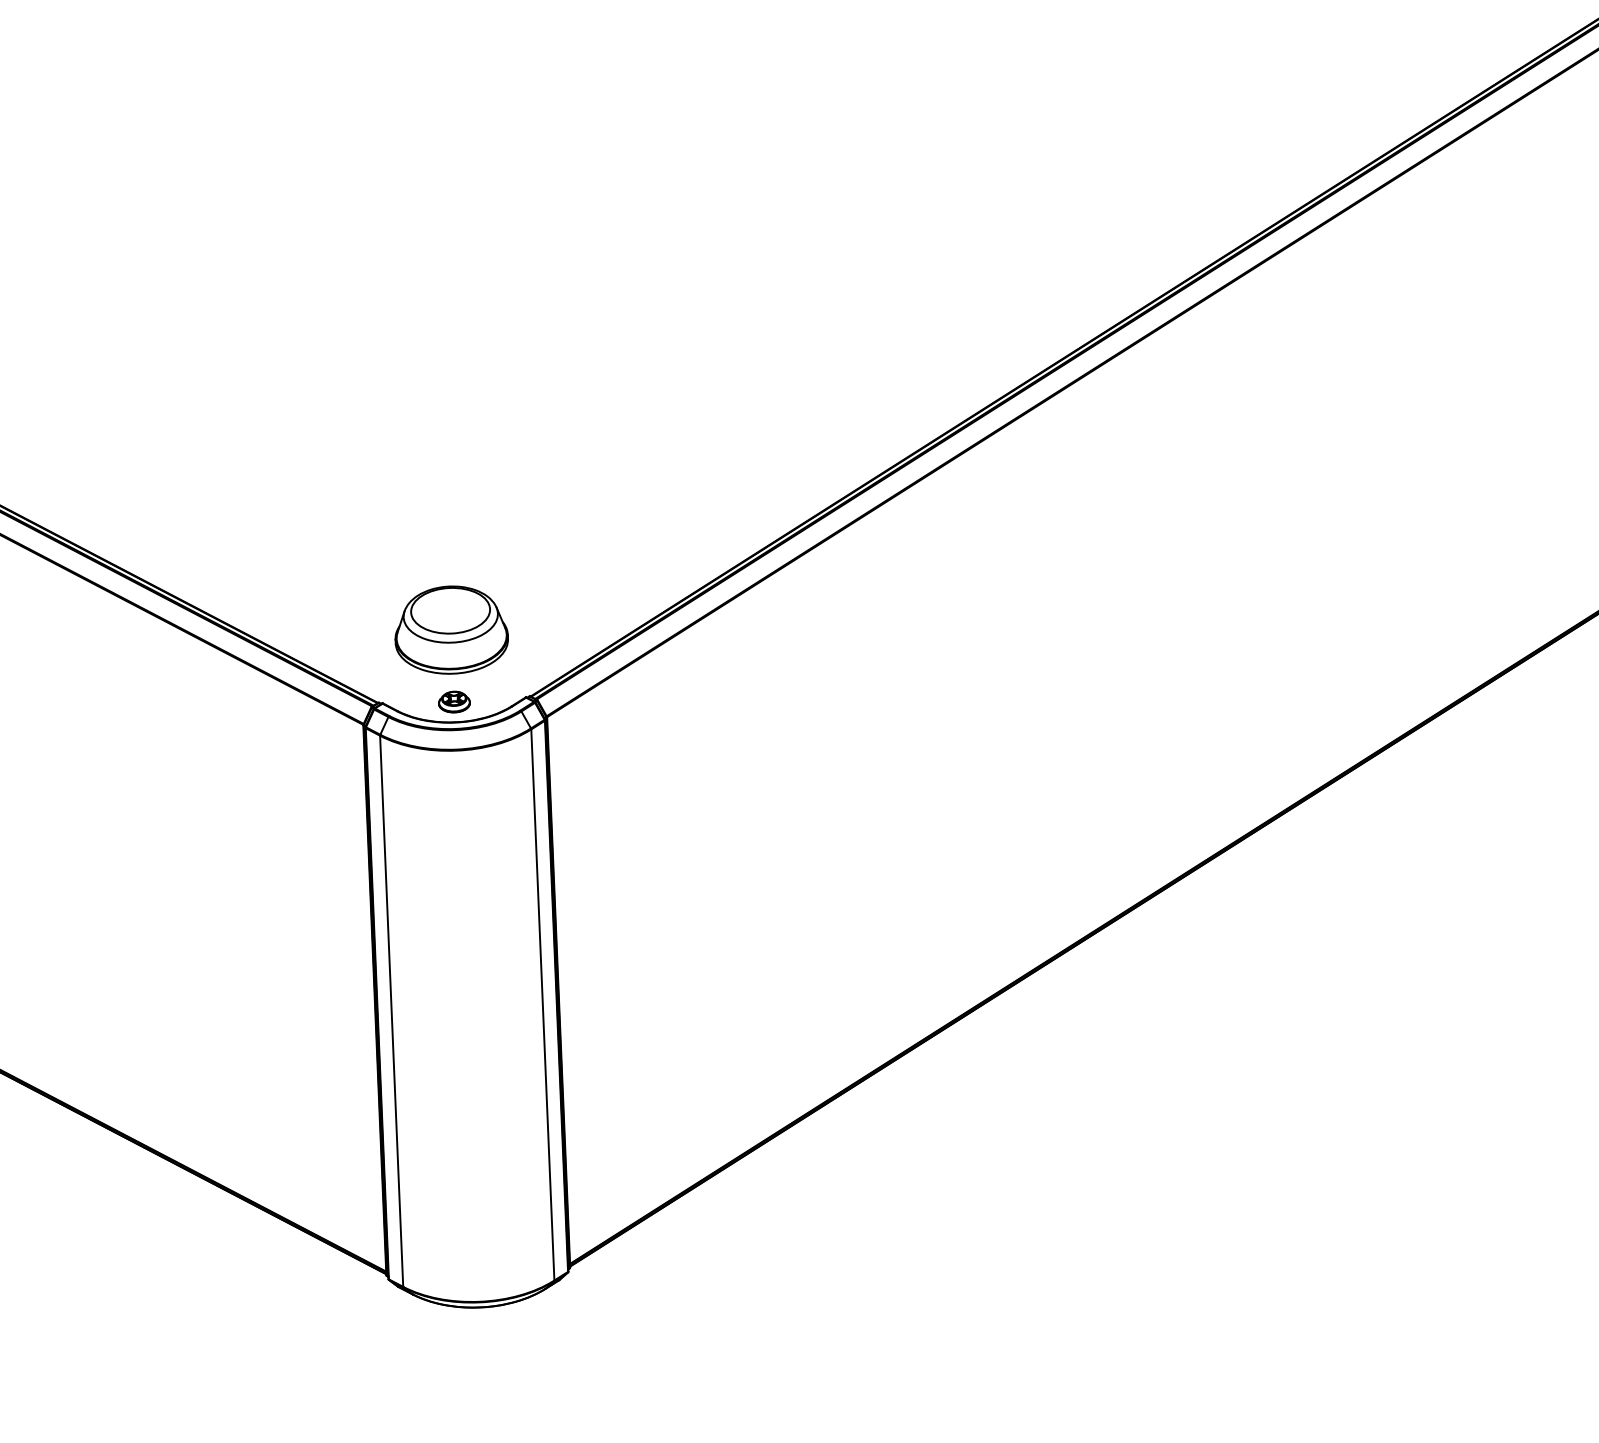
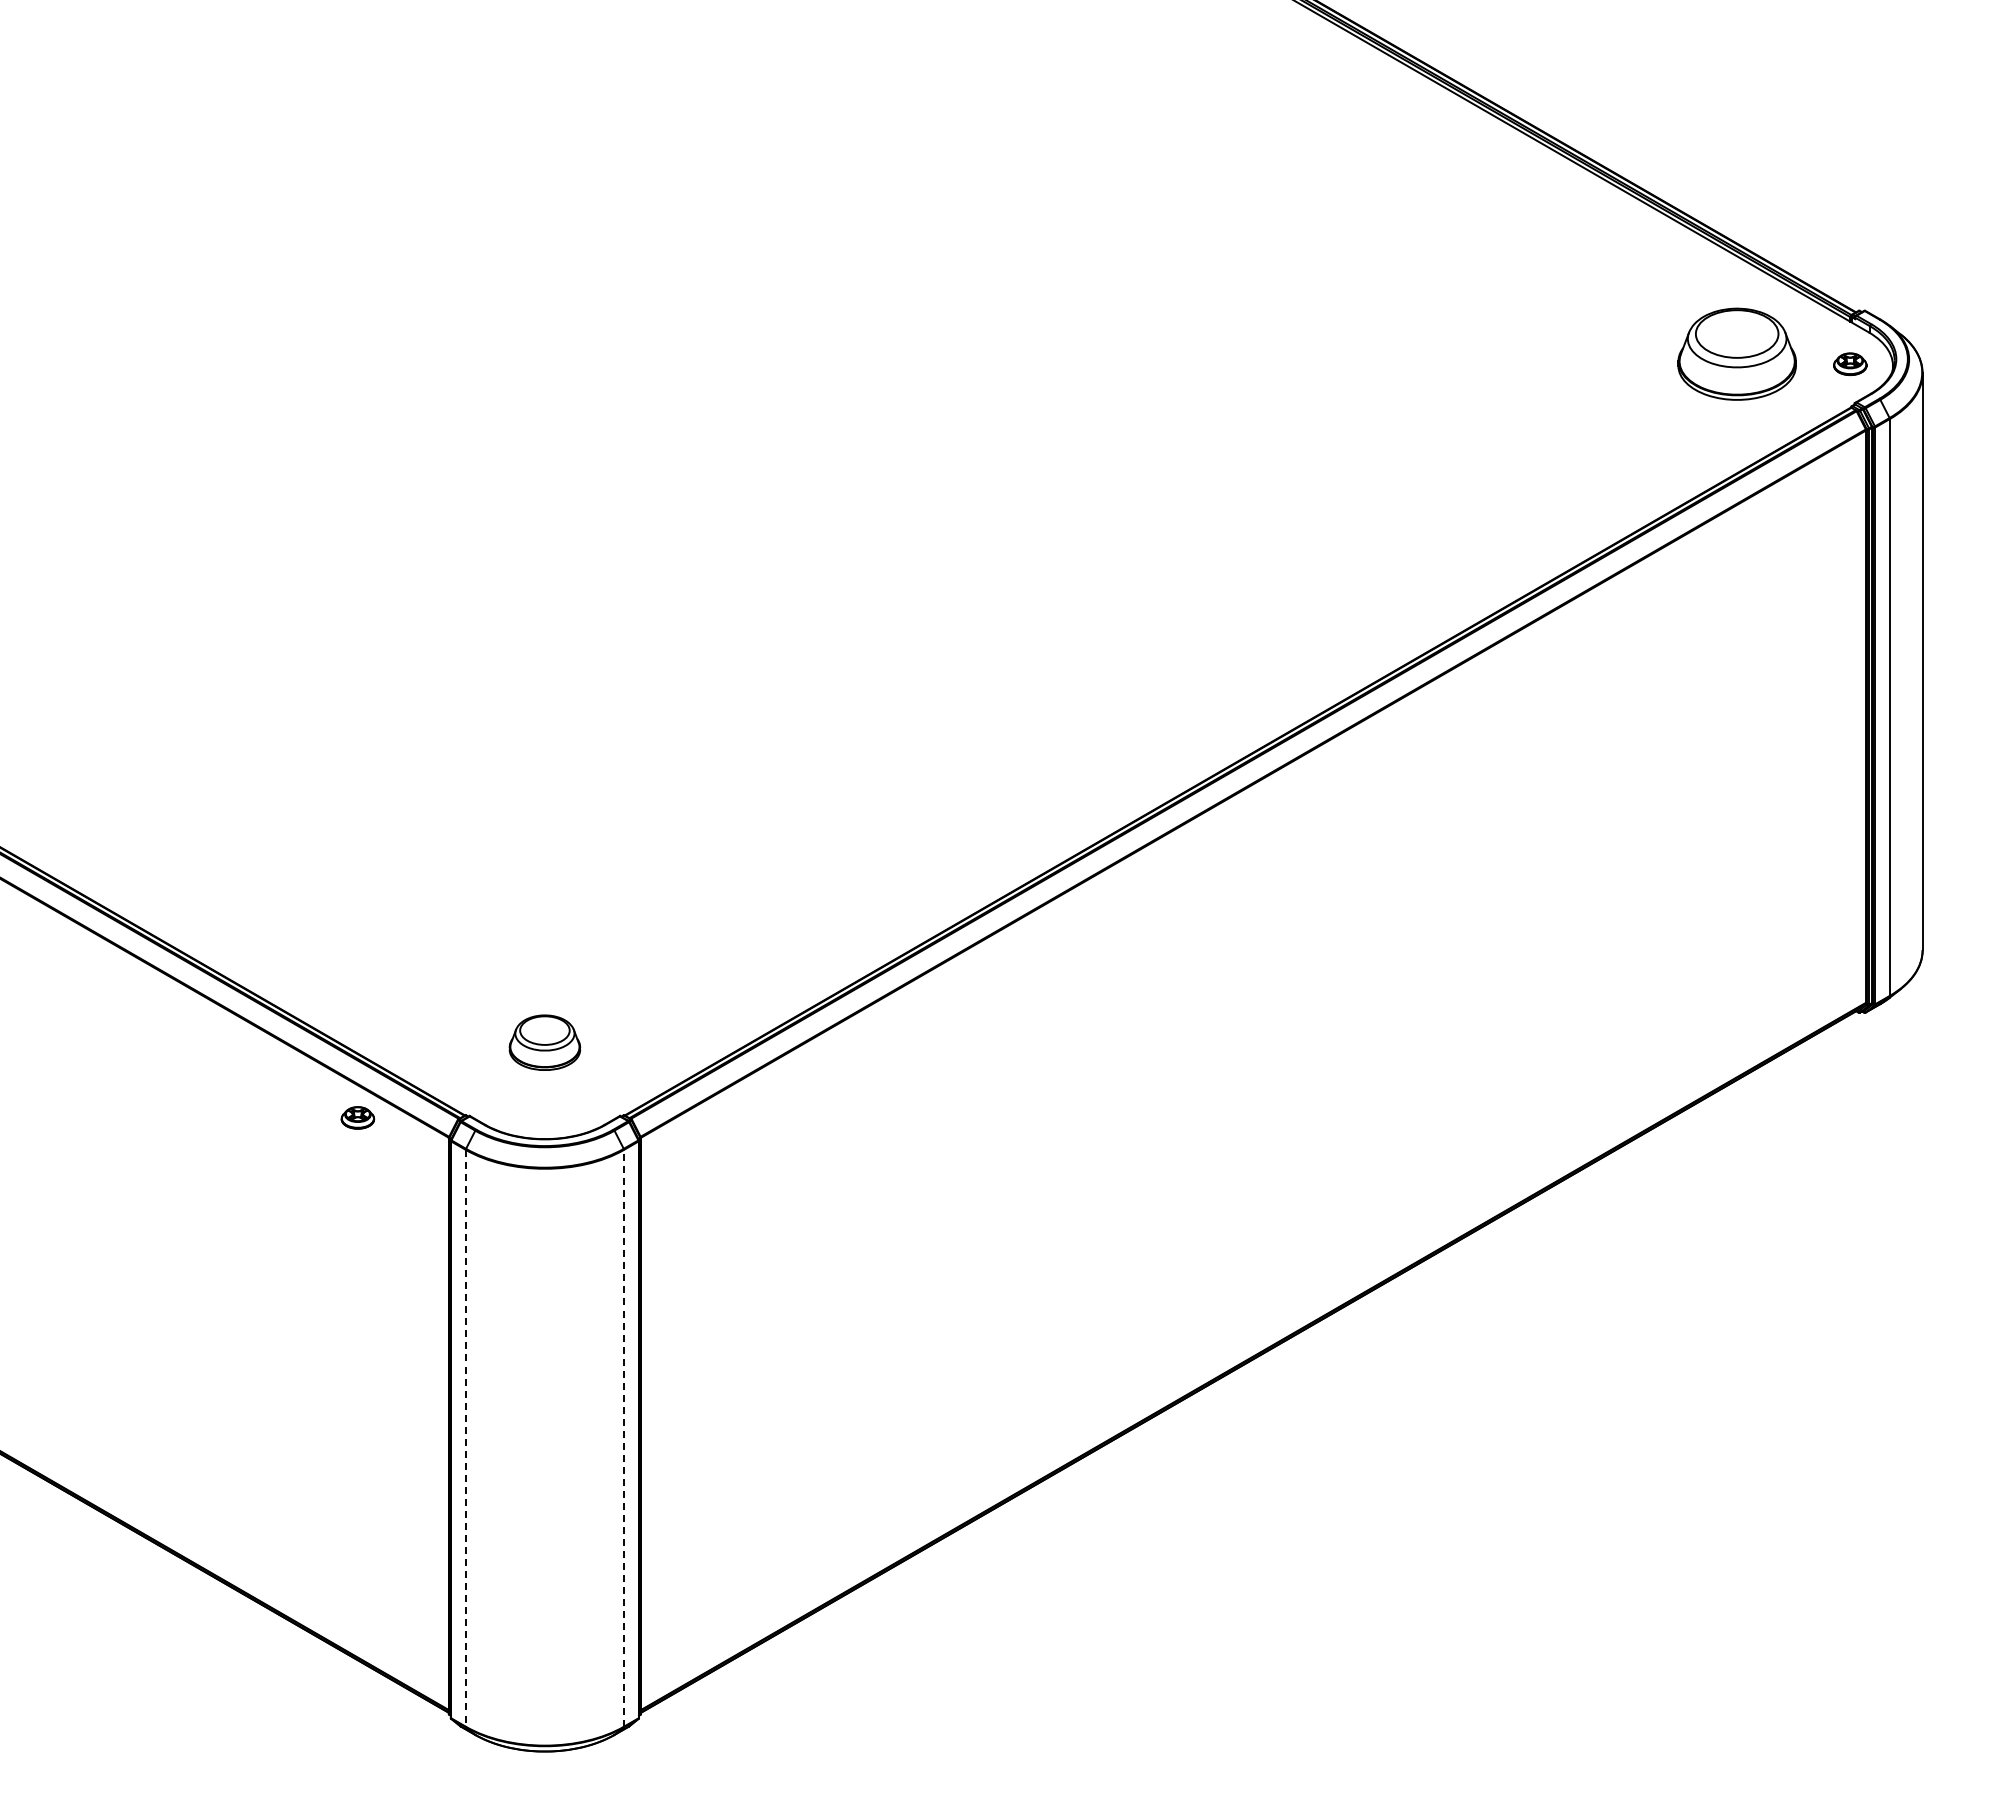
part: (451, 630) -> (544, 1042), size x0.6
part: (454, 701) -> (357, 1117), moved
line: (543, 1004) -> (624, 1437), solid -> dashed
line: (391, 1011) -> (465, 1438), solid -> dashed

